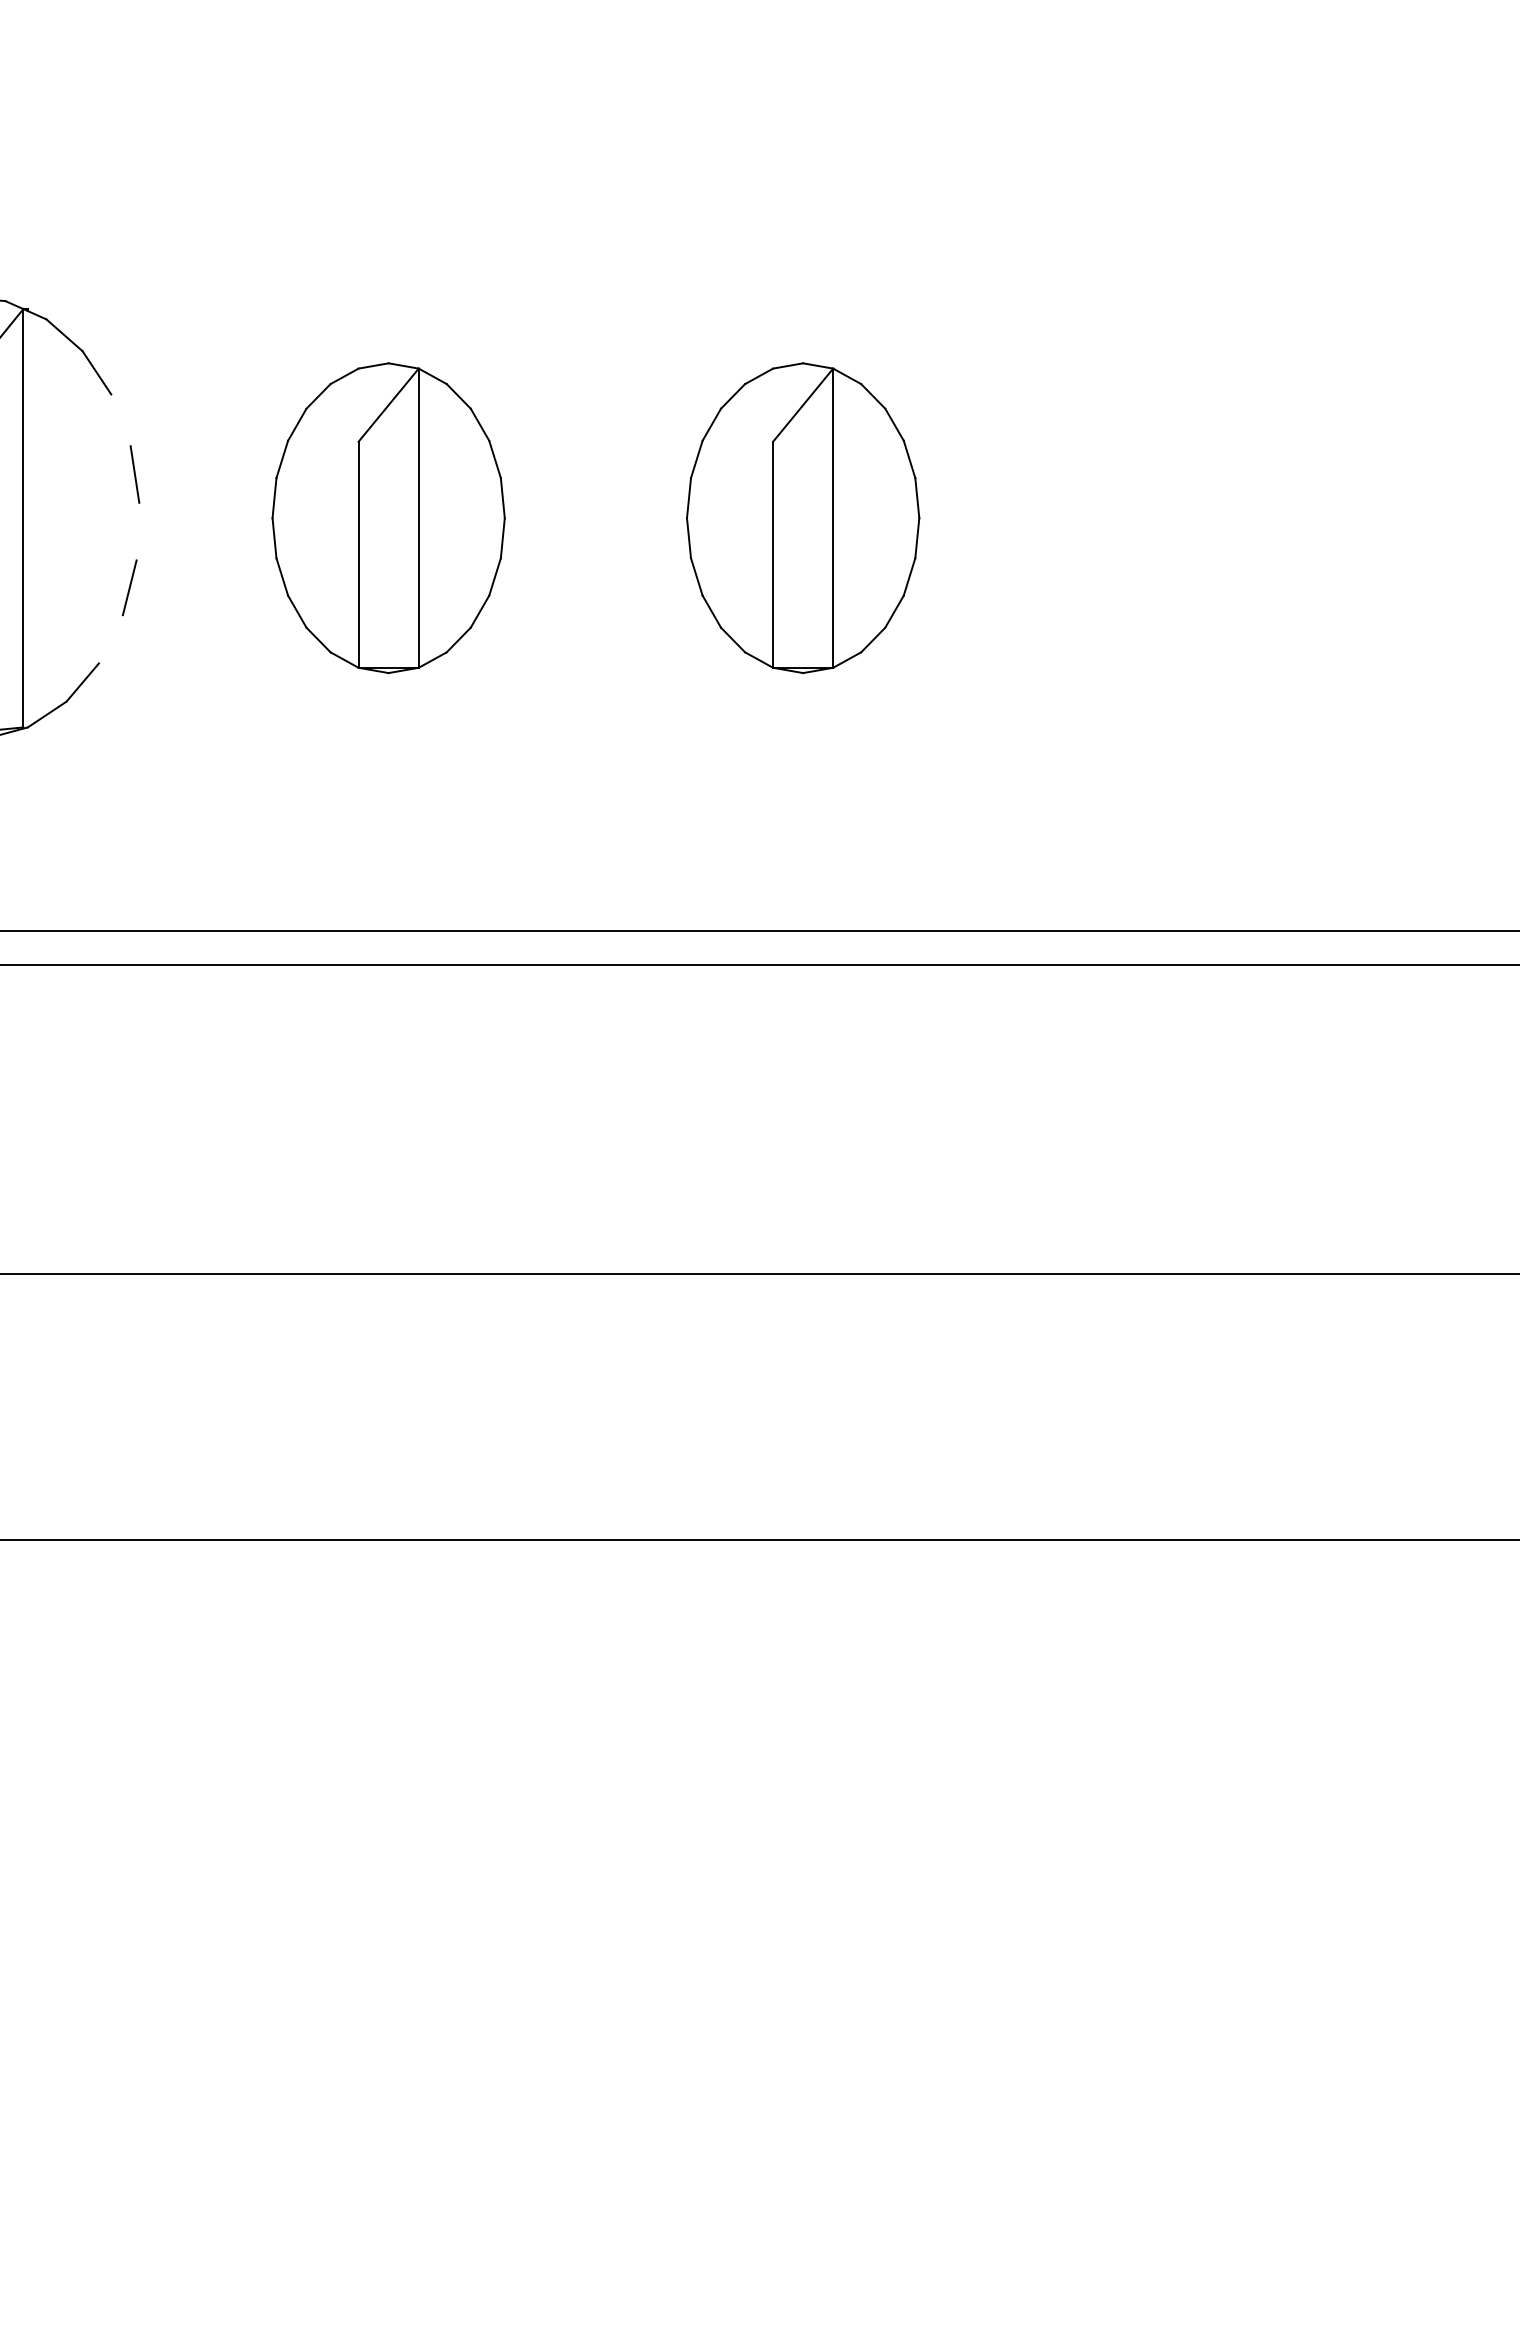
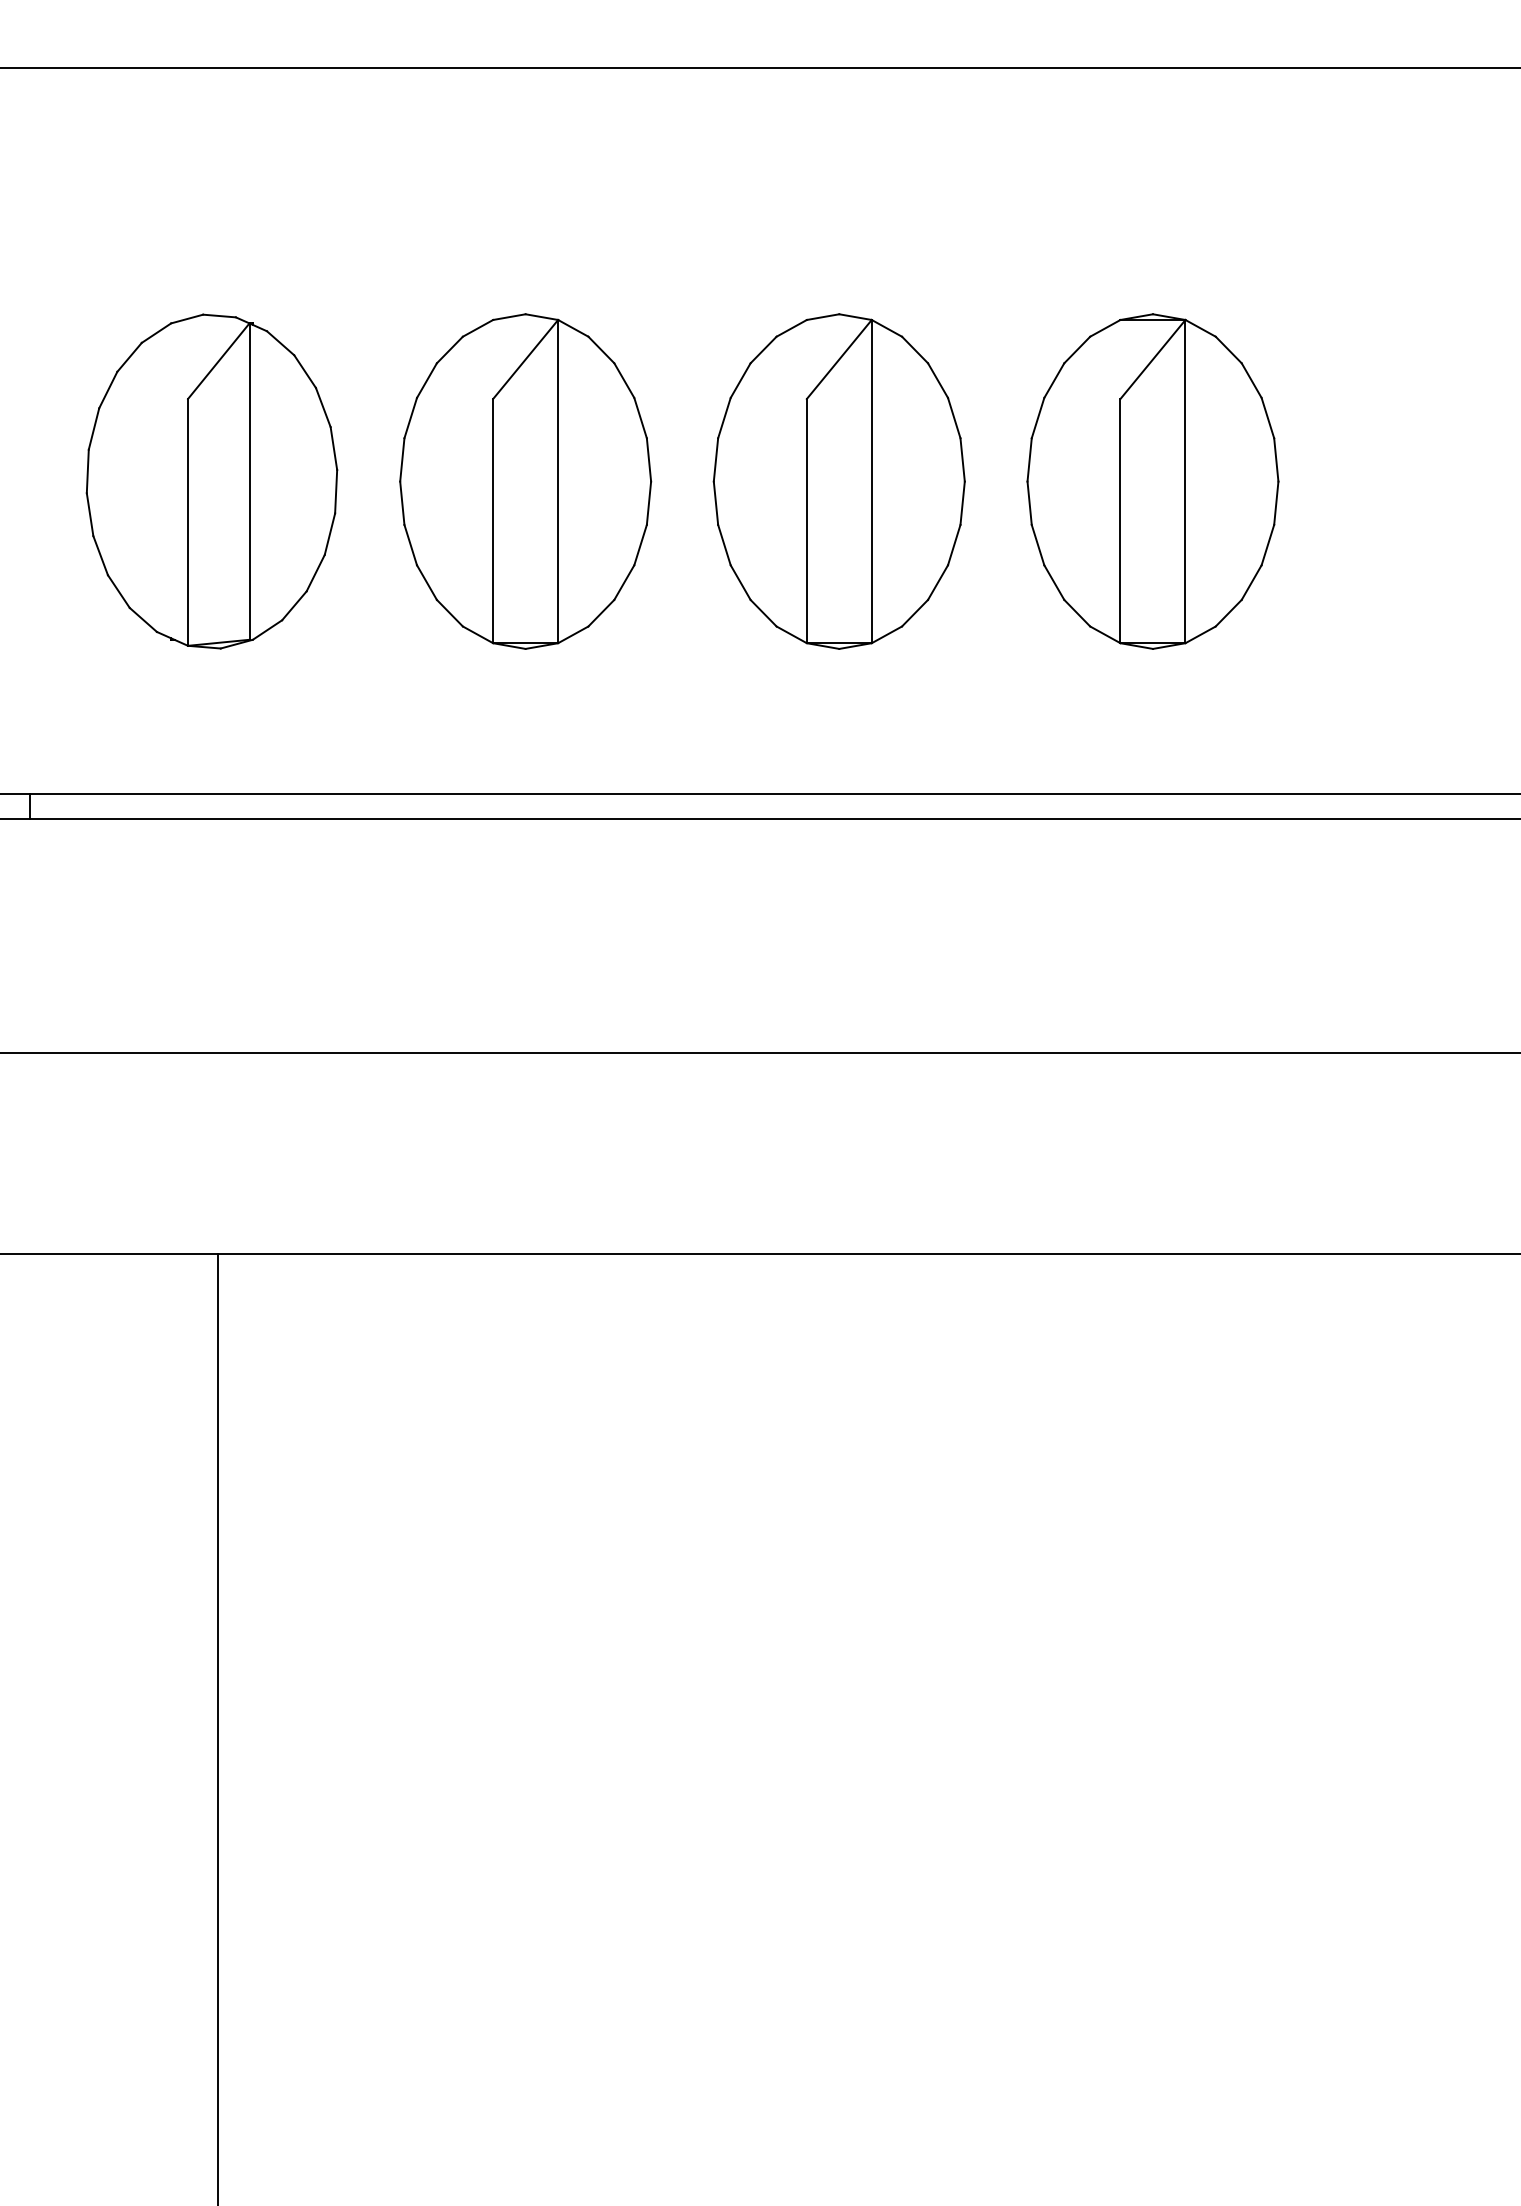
line: (119, 420) -> (322, 407), added
part: (388, 518) -> (525, 481), size x1.43
part: (802, 518) -> (838, 481), size x1.43
part: (1217, 518) -> (1152, 481), added
line: (138, 531) -> (336, 491), added
line: (110, 638) -> (315, 572), added

